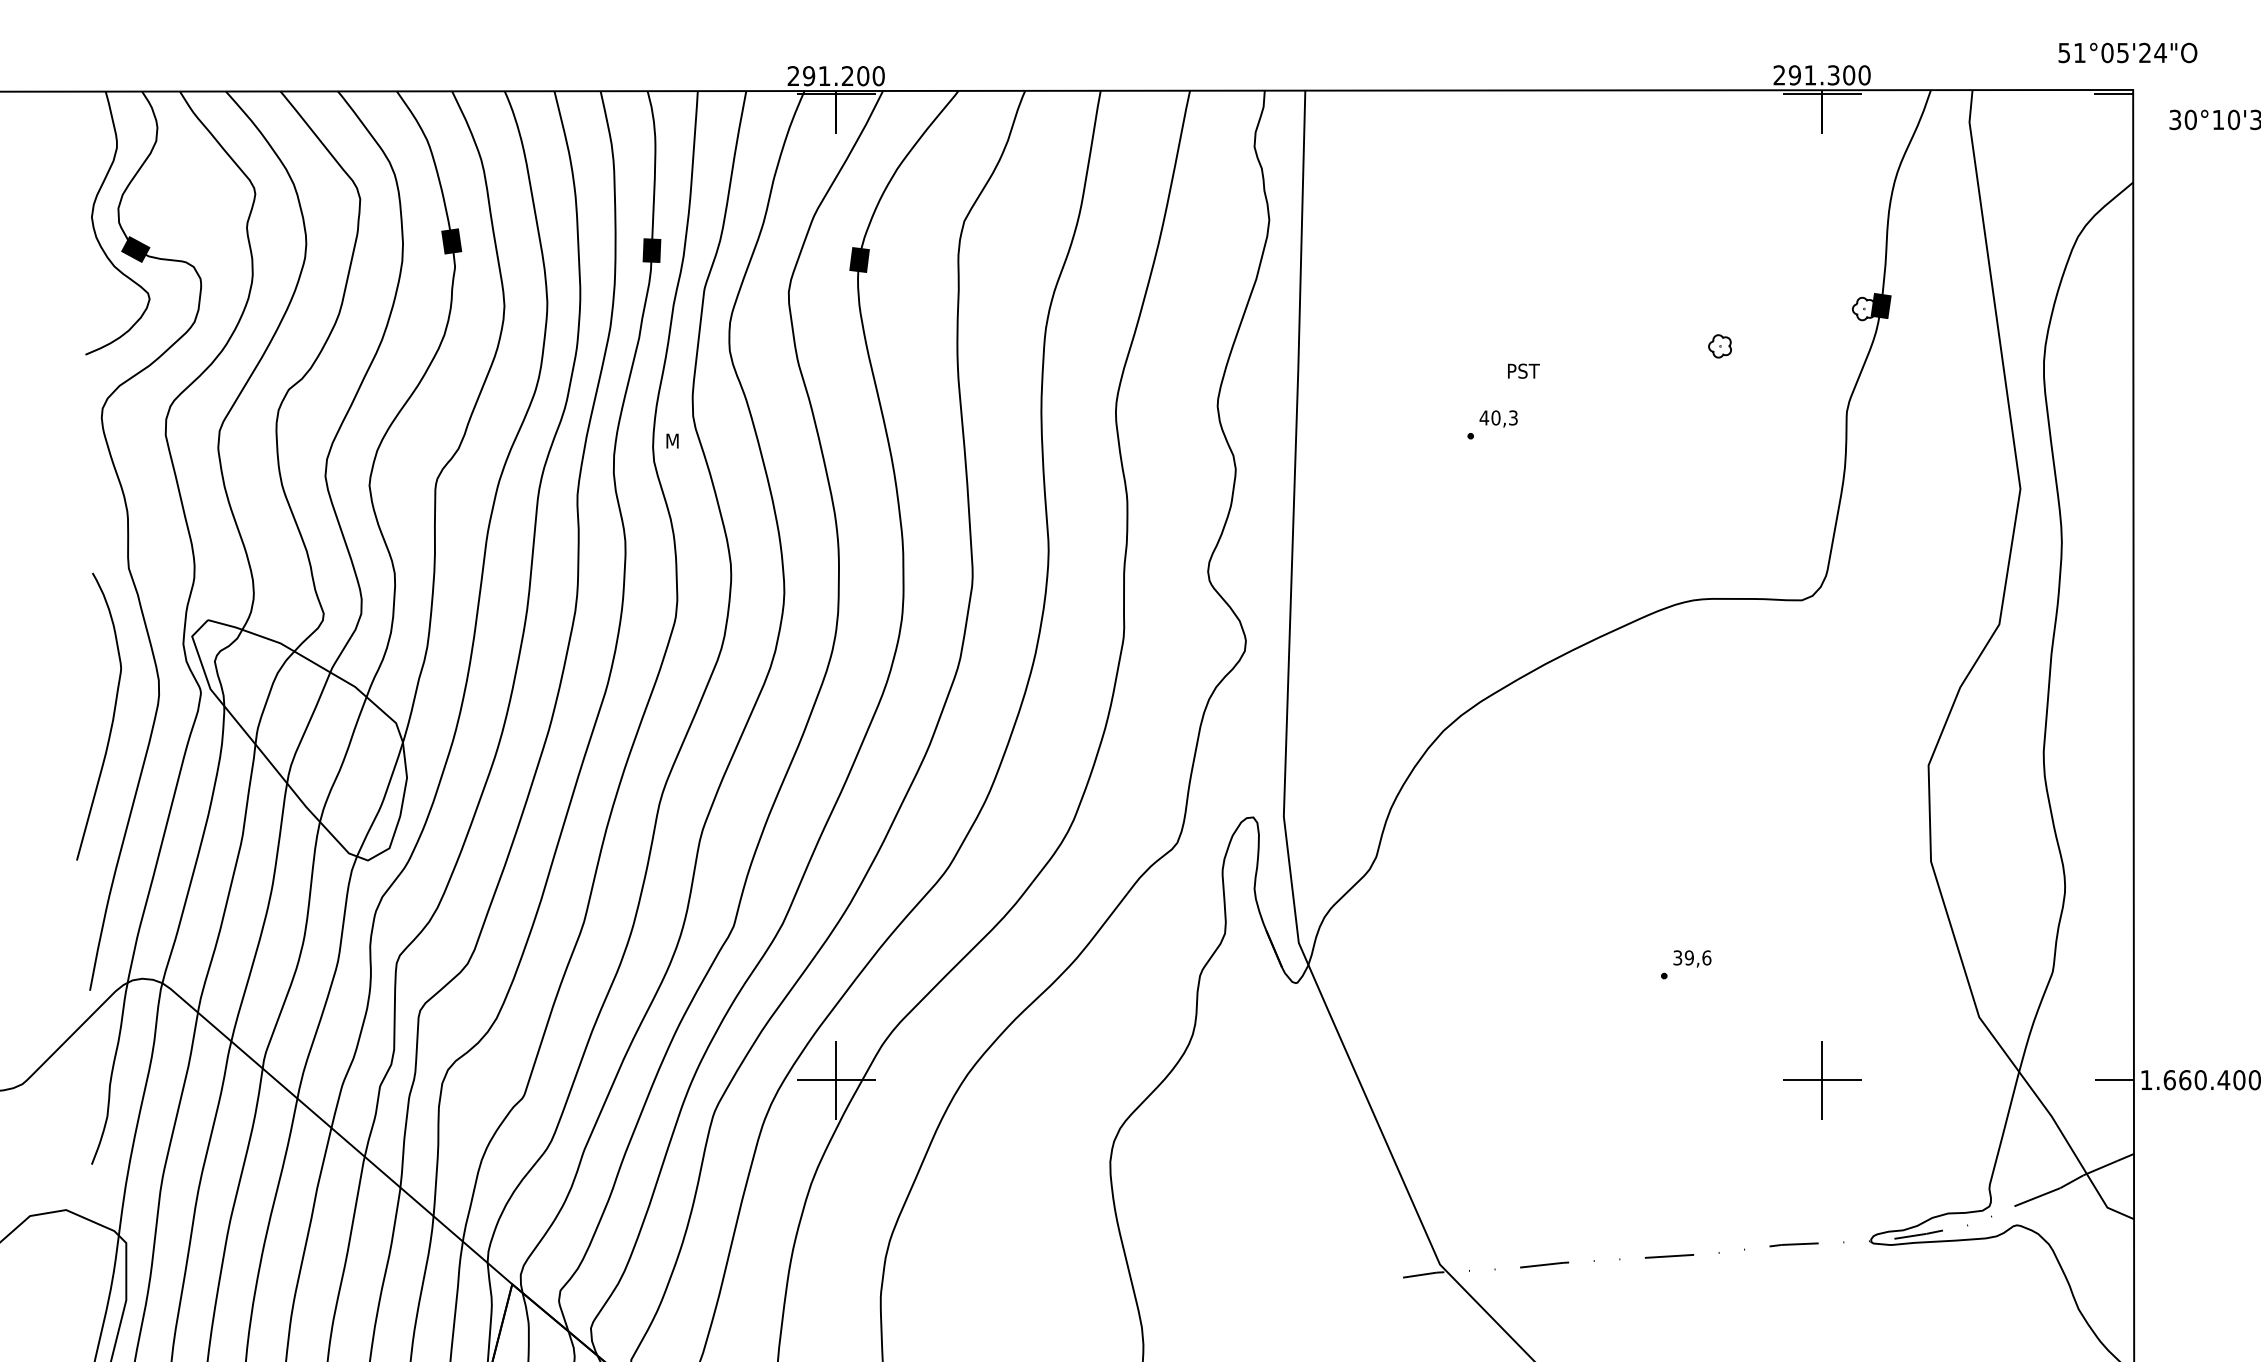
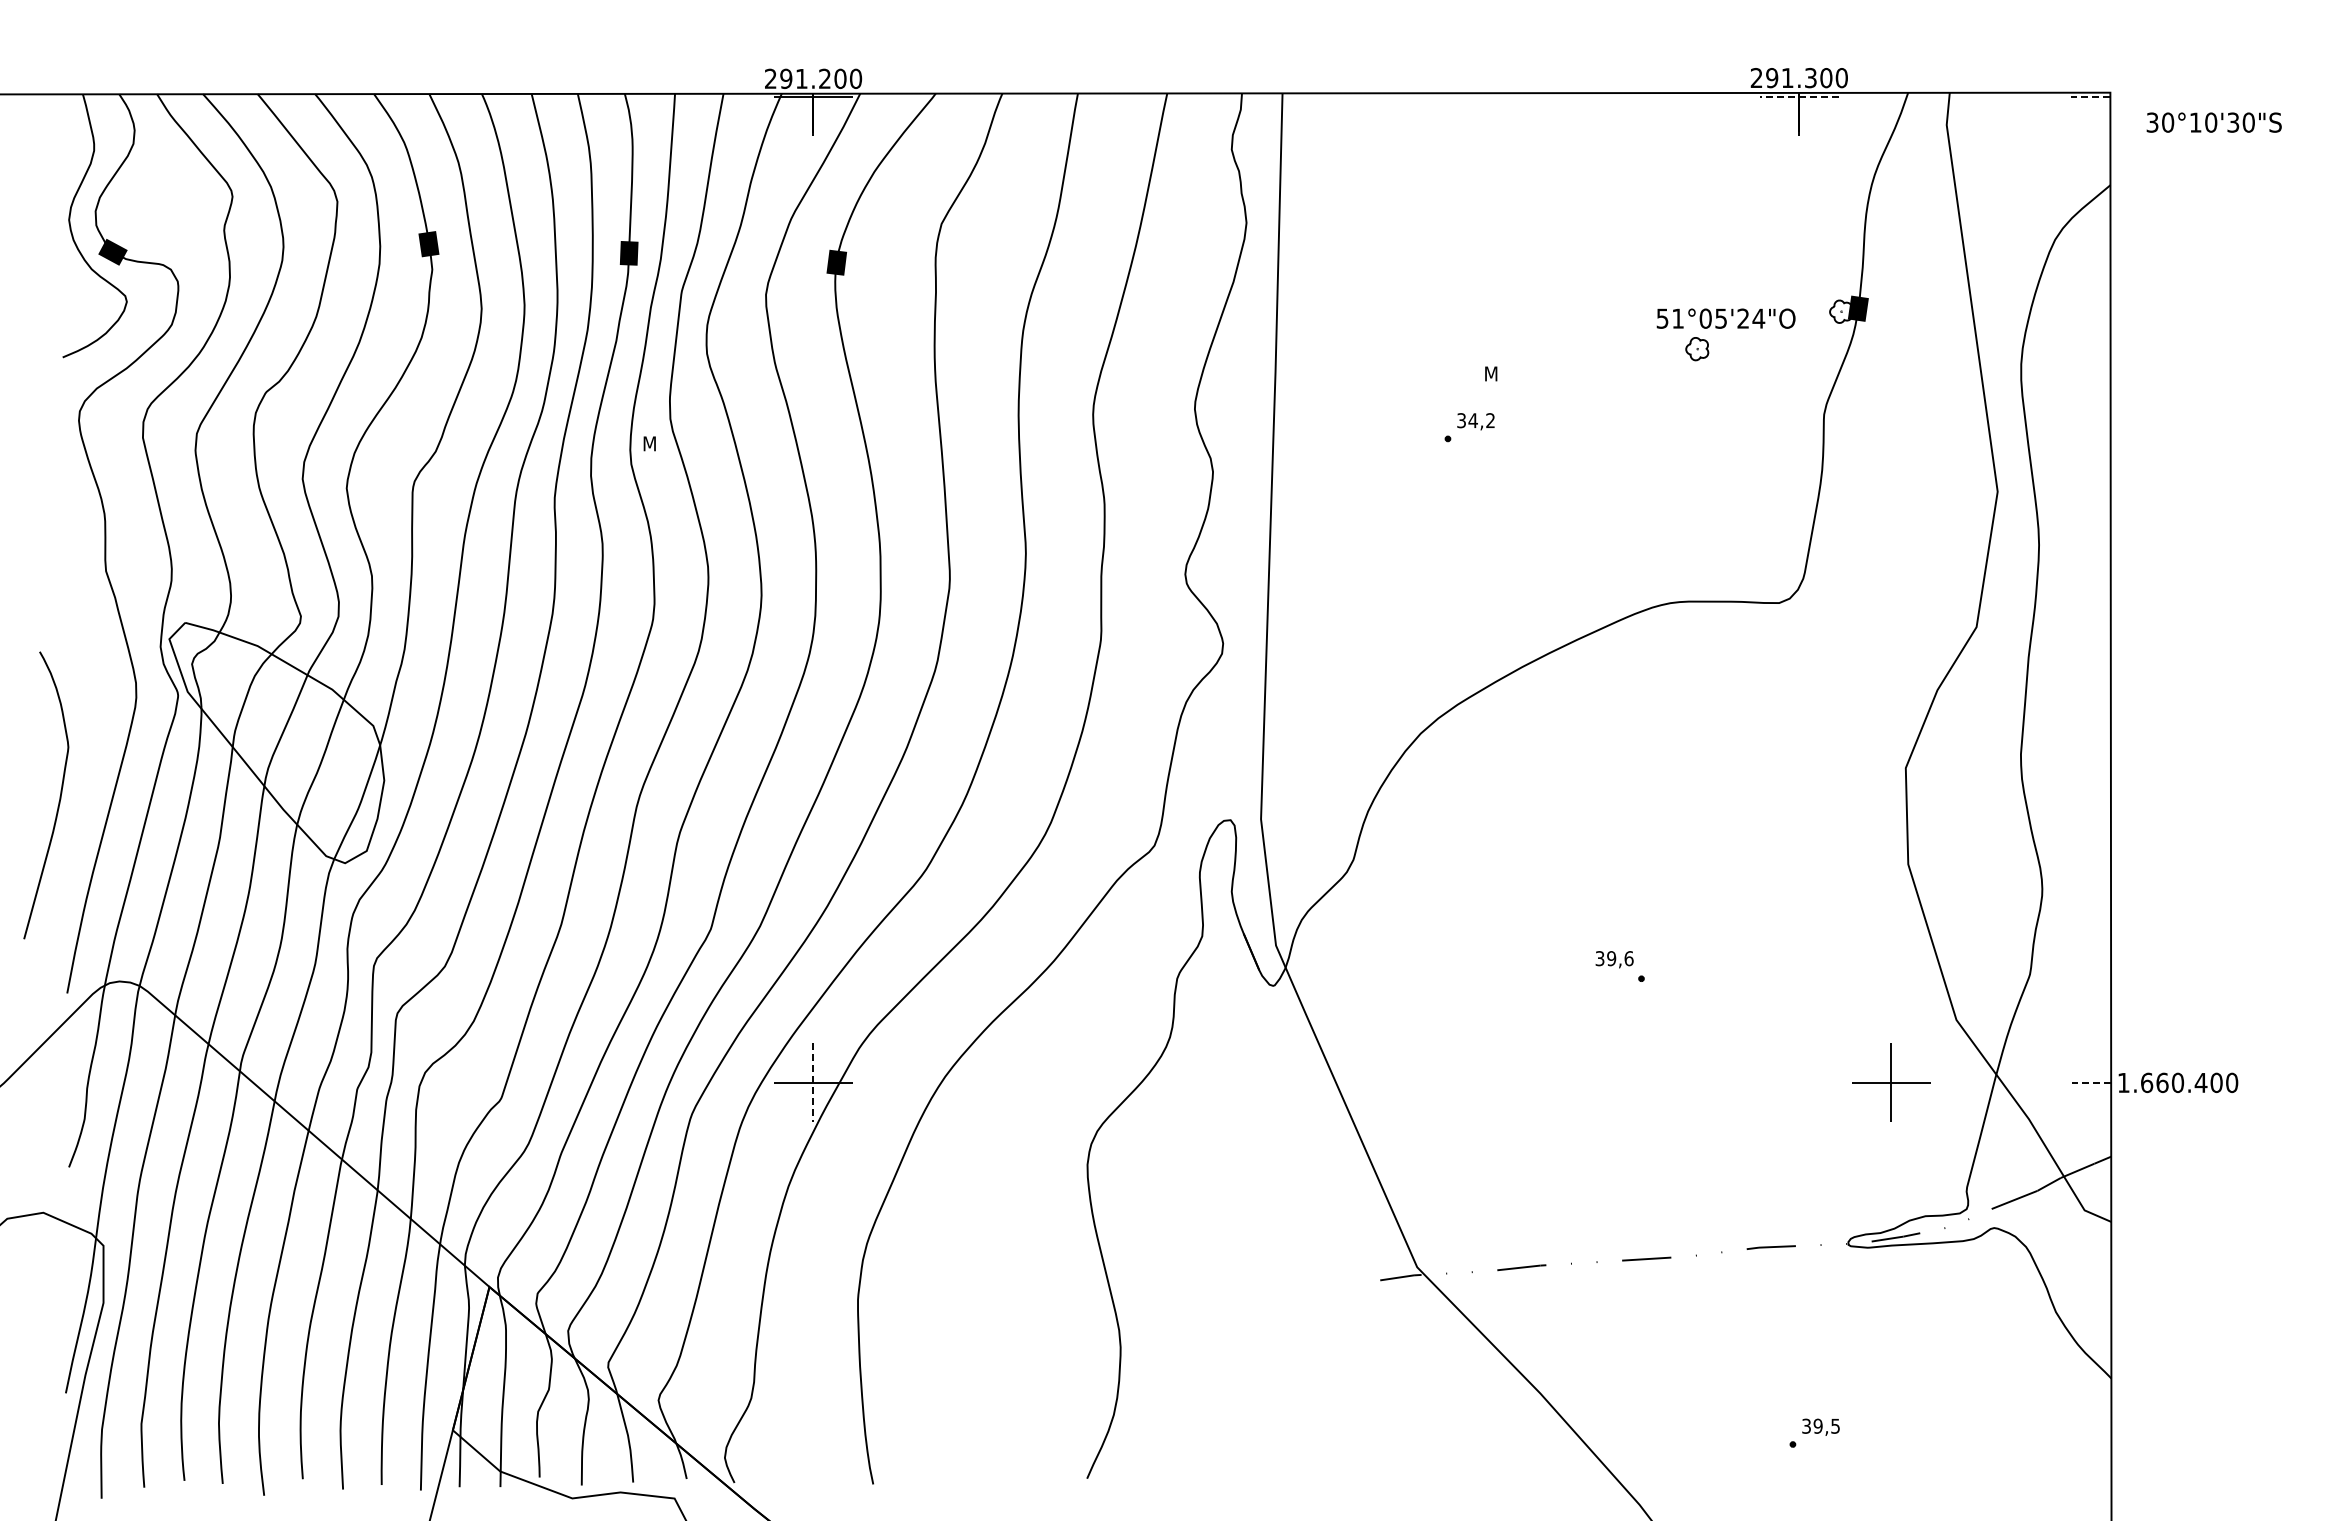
text: (2127, 52) -> (1725, 318), moved
line: (1821, 94) -> (1798, 97), solid -> dashed
line: (2113, 94) -> (2090, 97), solid -> dashed
text: (1525, 370) -> (1502, 373), PST -> M
text: (1498, 417) -> (1475, 420), 40,3 -> 34,2
curve: (112, 717) -> (59, 796), moved
text: (1692, 958) -> (1614, 959), moved
part: (1822, 1079) -> (1891, 1082), moved
line: (2114, 1079) -> (2091, 1082), solid -> dashed
line: (836, 1080) -> (813, 1083), solid -> dashed

